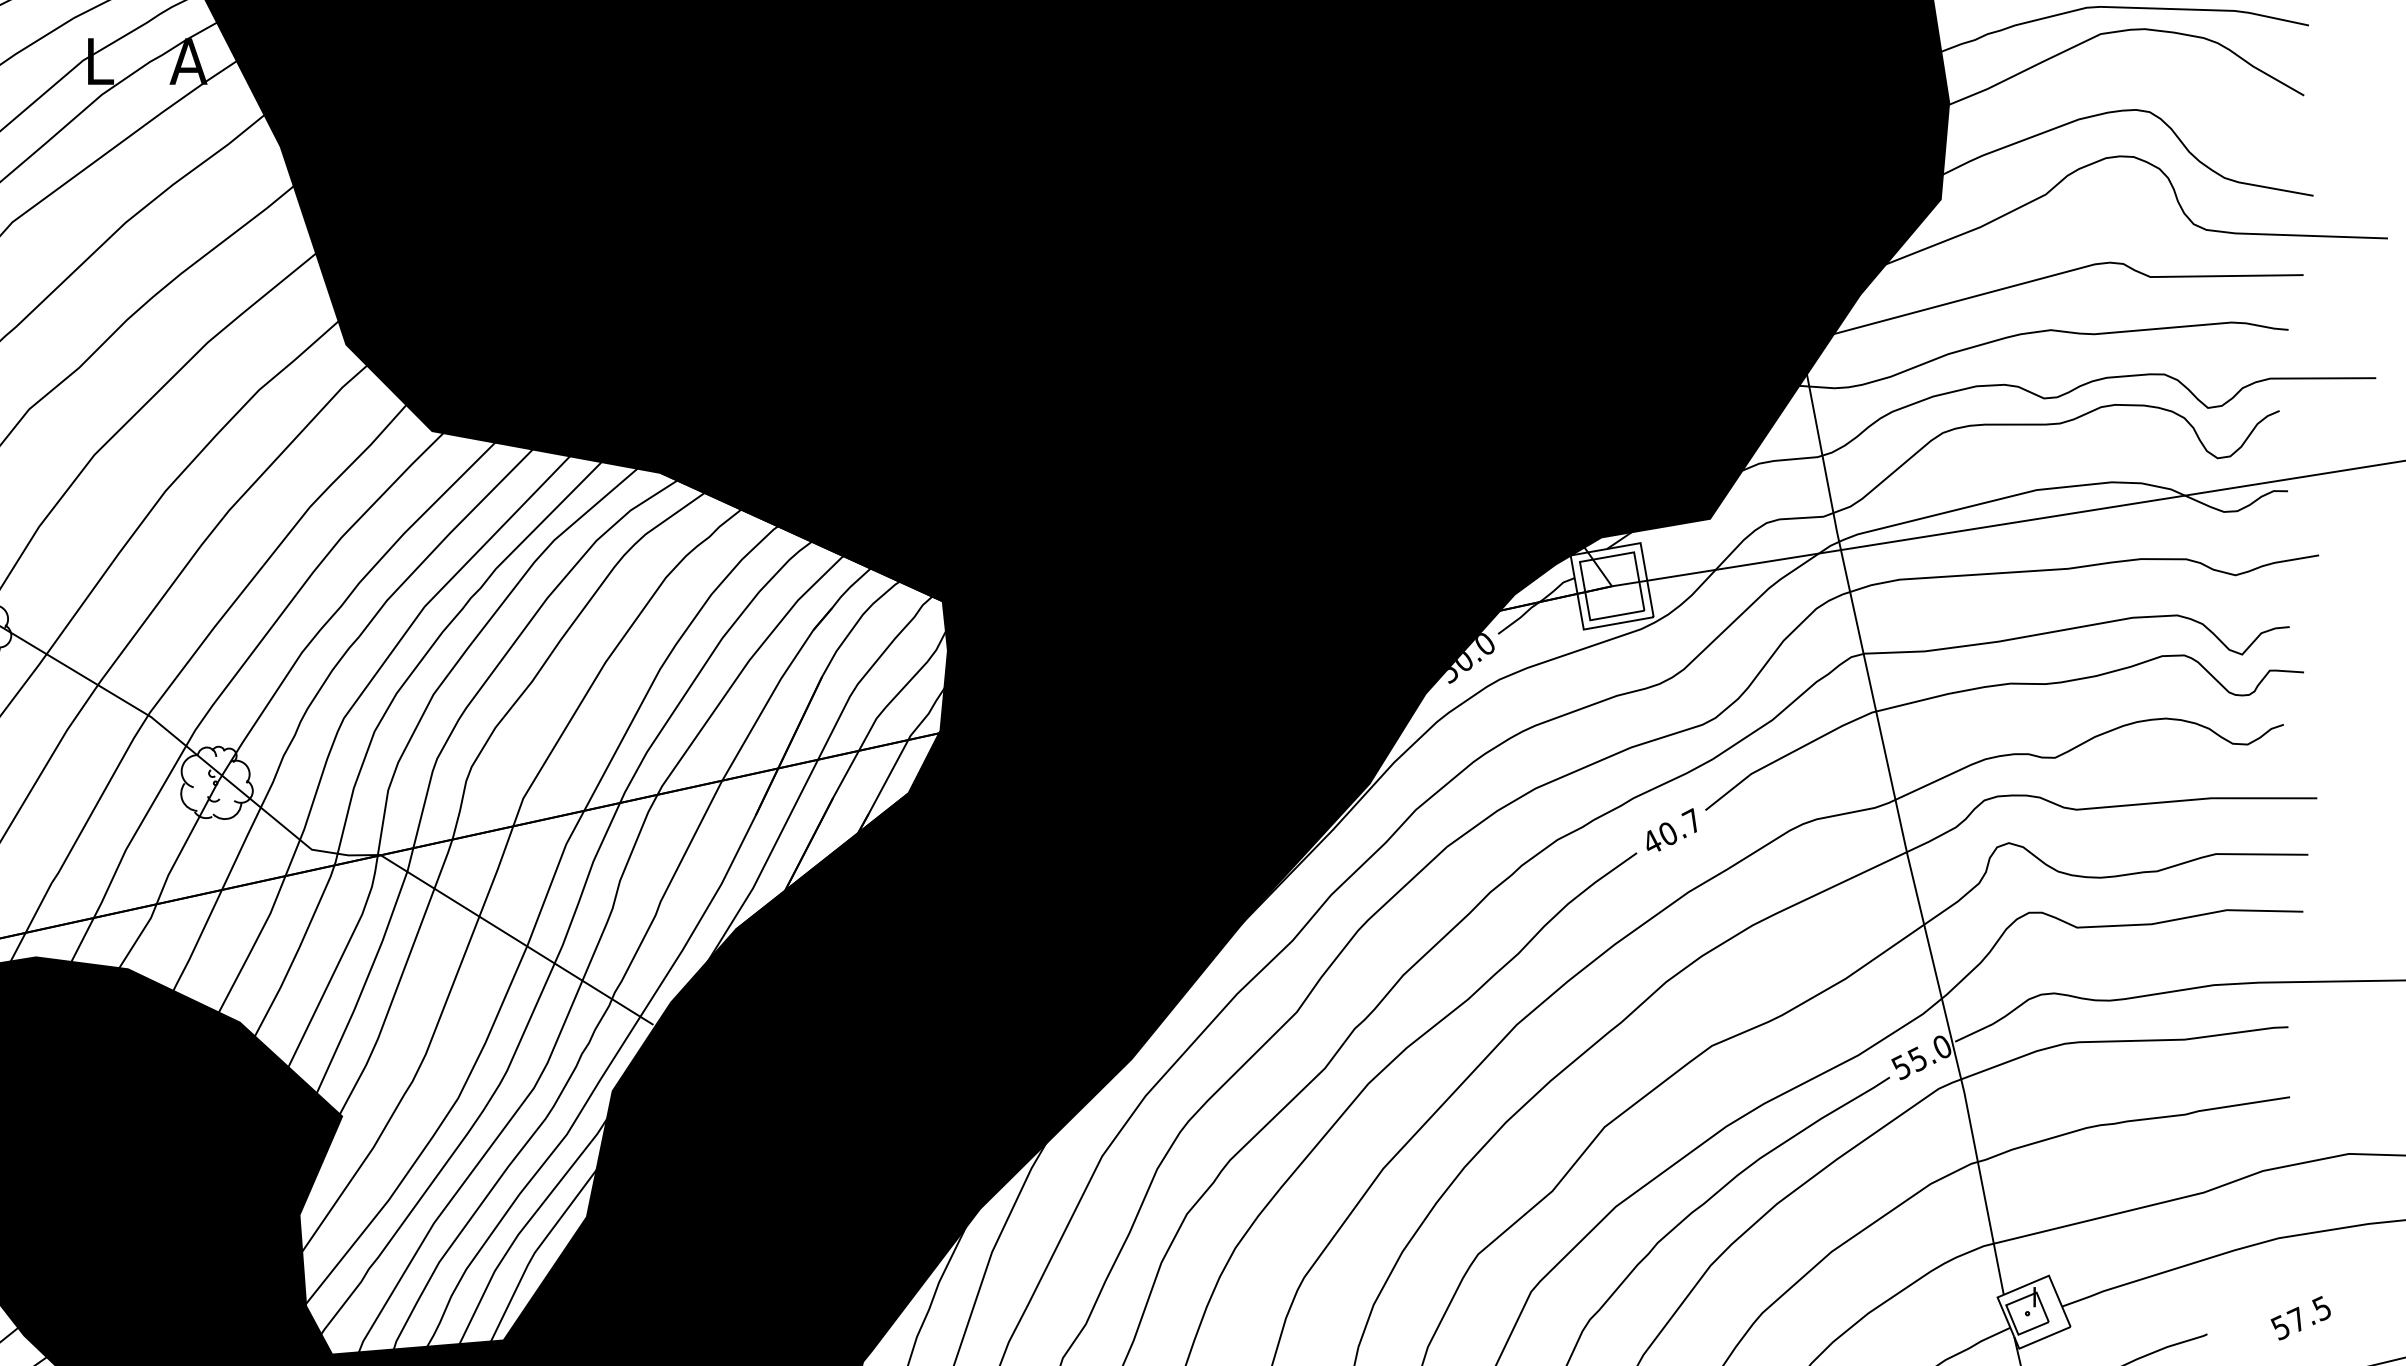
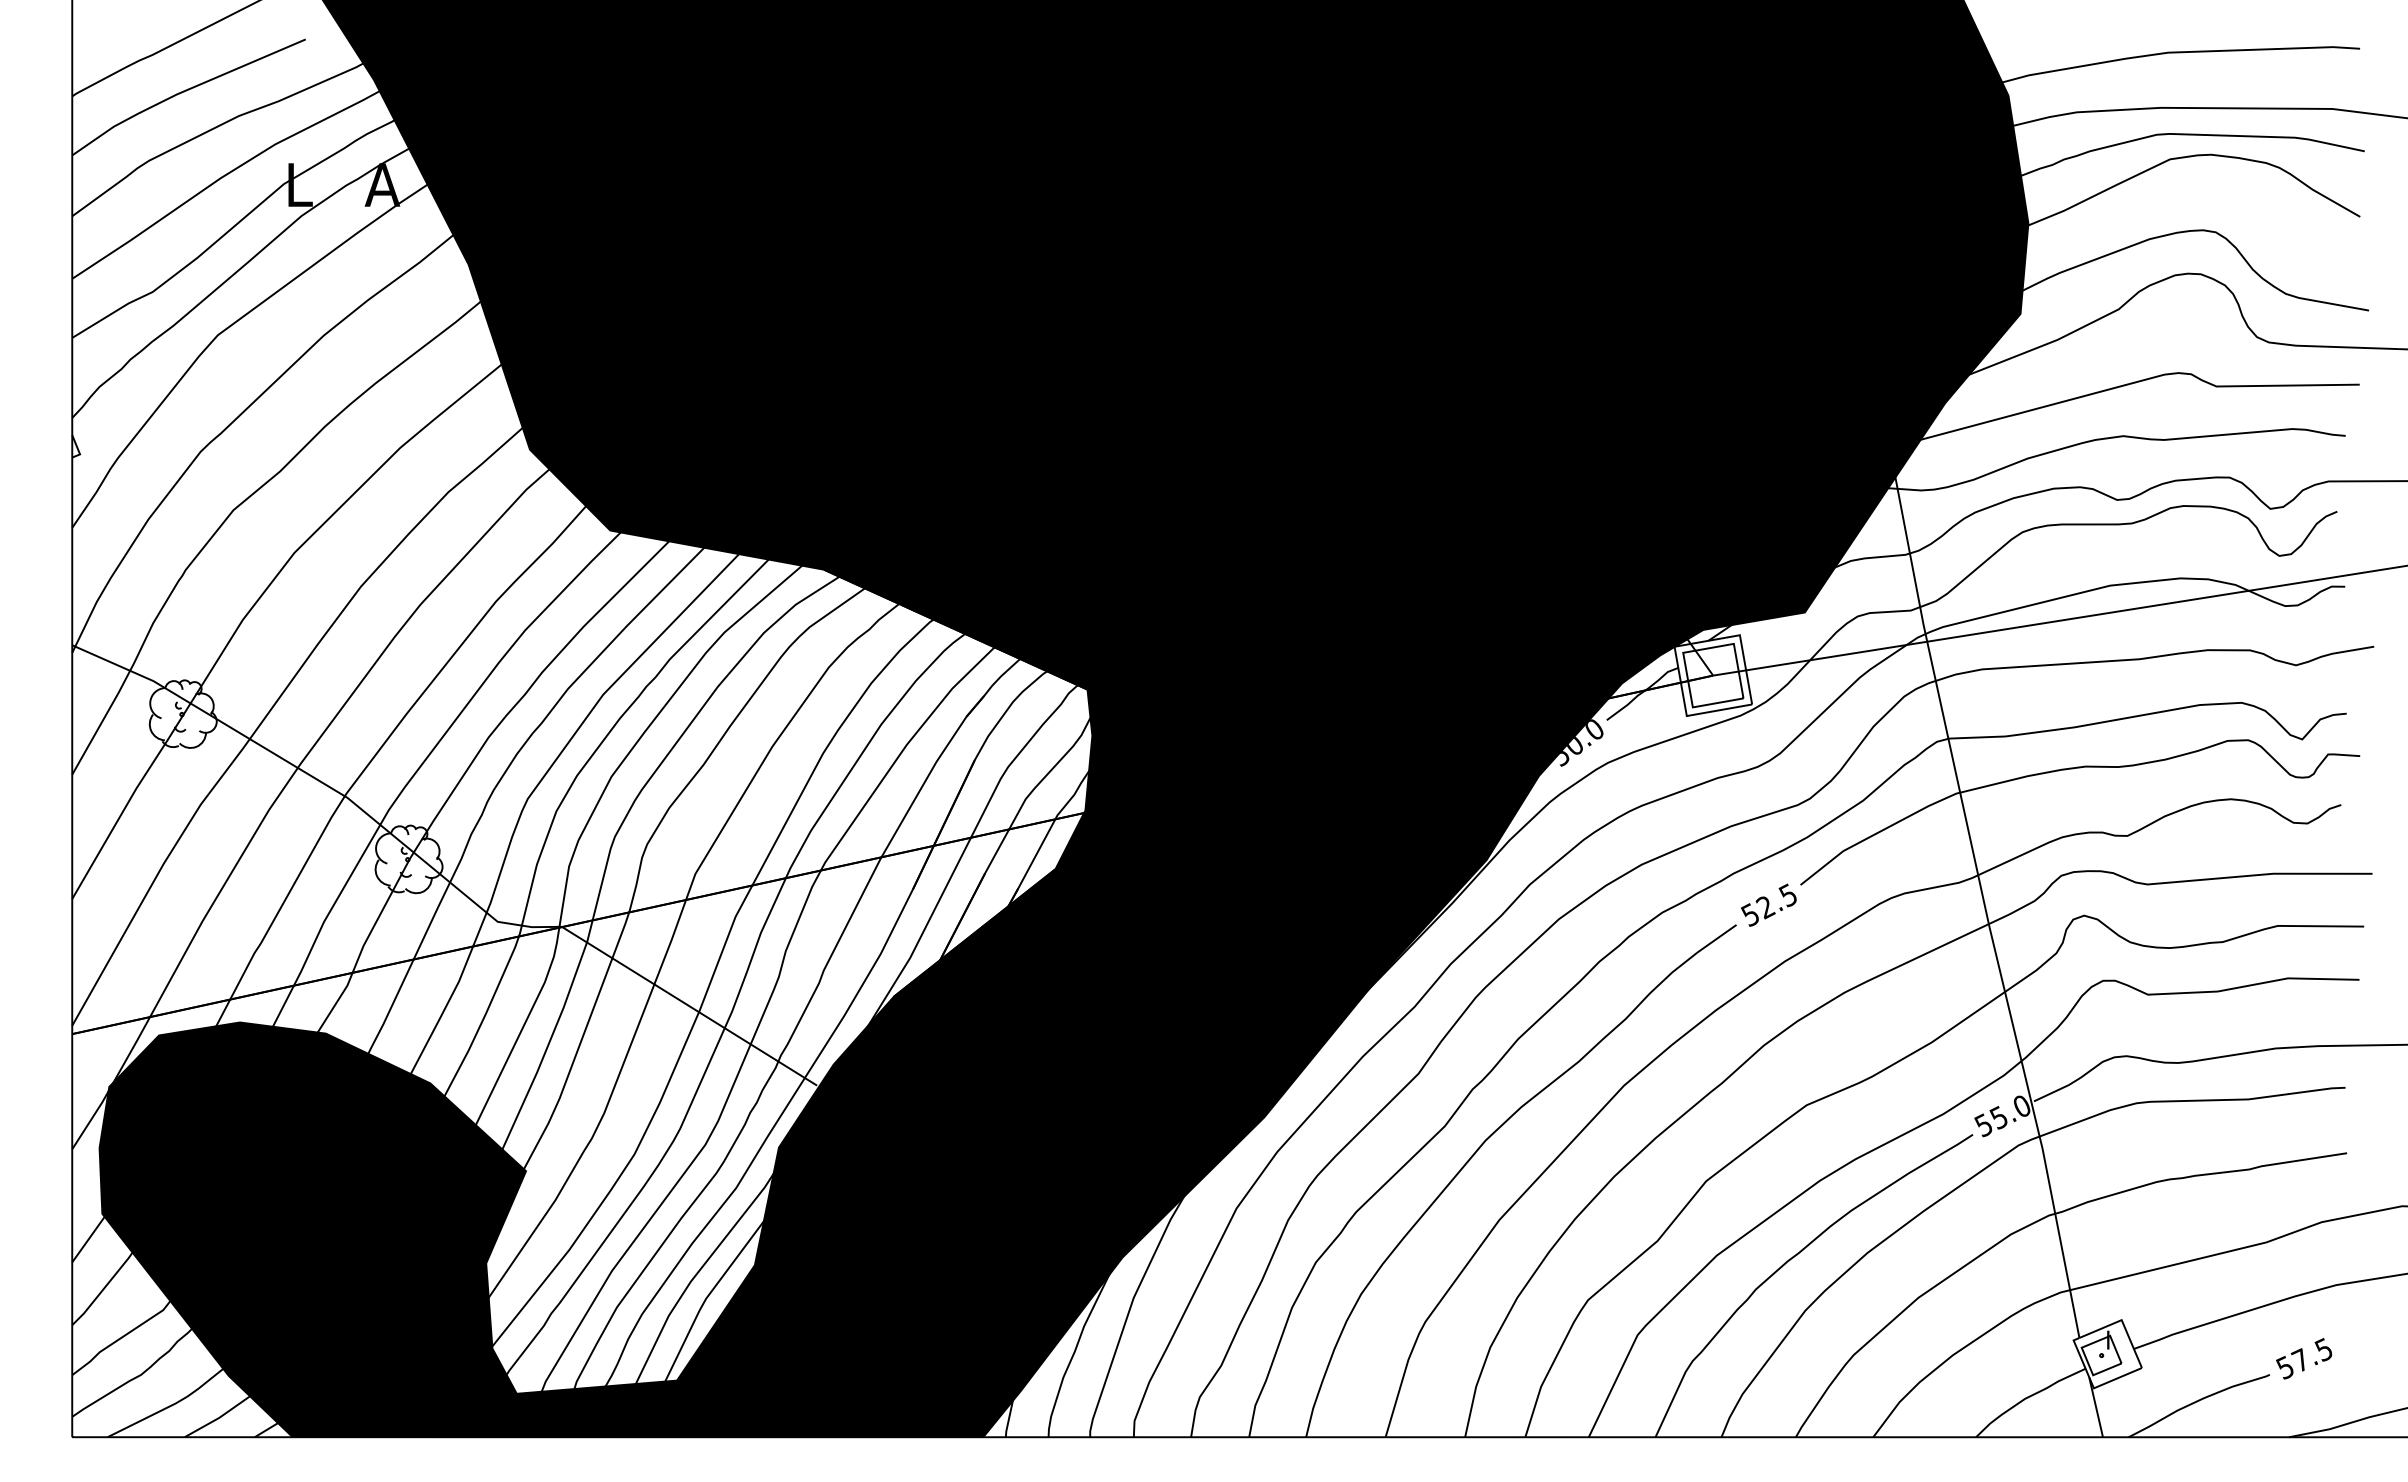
text: (1671, 831) -> (1768, 904), 40.7 -> 52.5
text: (2301, 1317) -> (2304, 1358), moved

